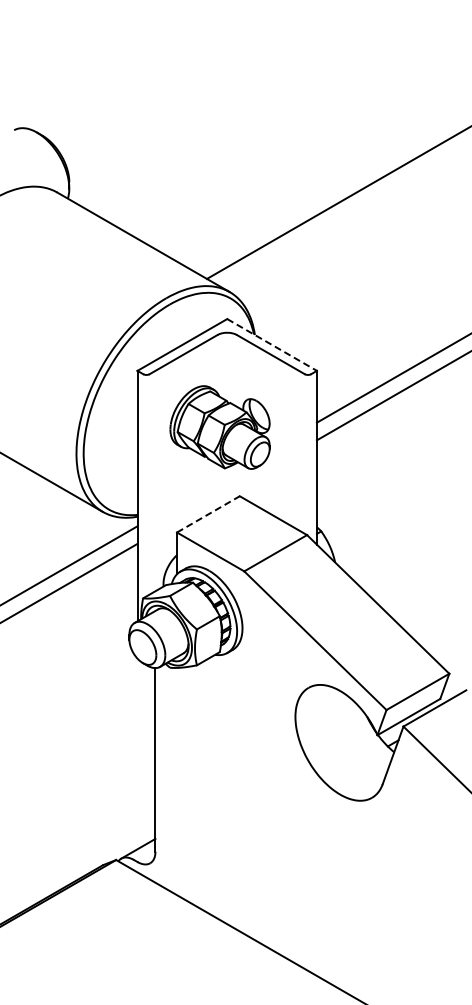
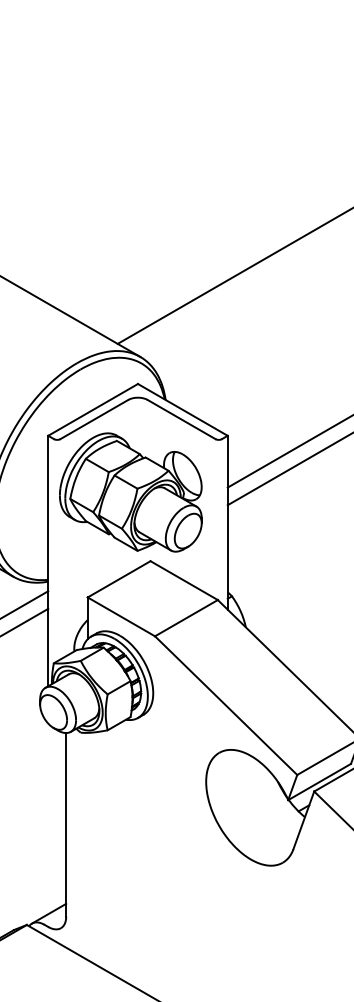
line: (272, 344) -> (183, 409), dashed -> solid
part: (219, 427) -> (130, 492), size x1.43
line: (208, 514) -> (119, 579), dashed -> solid

